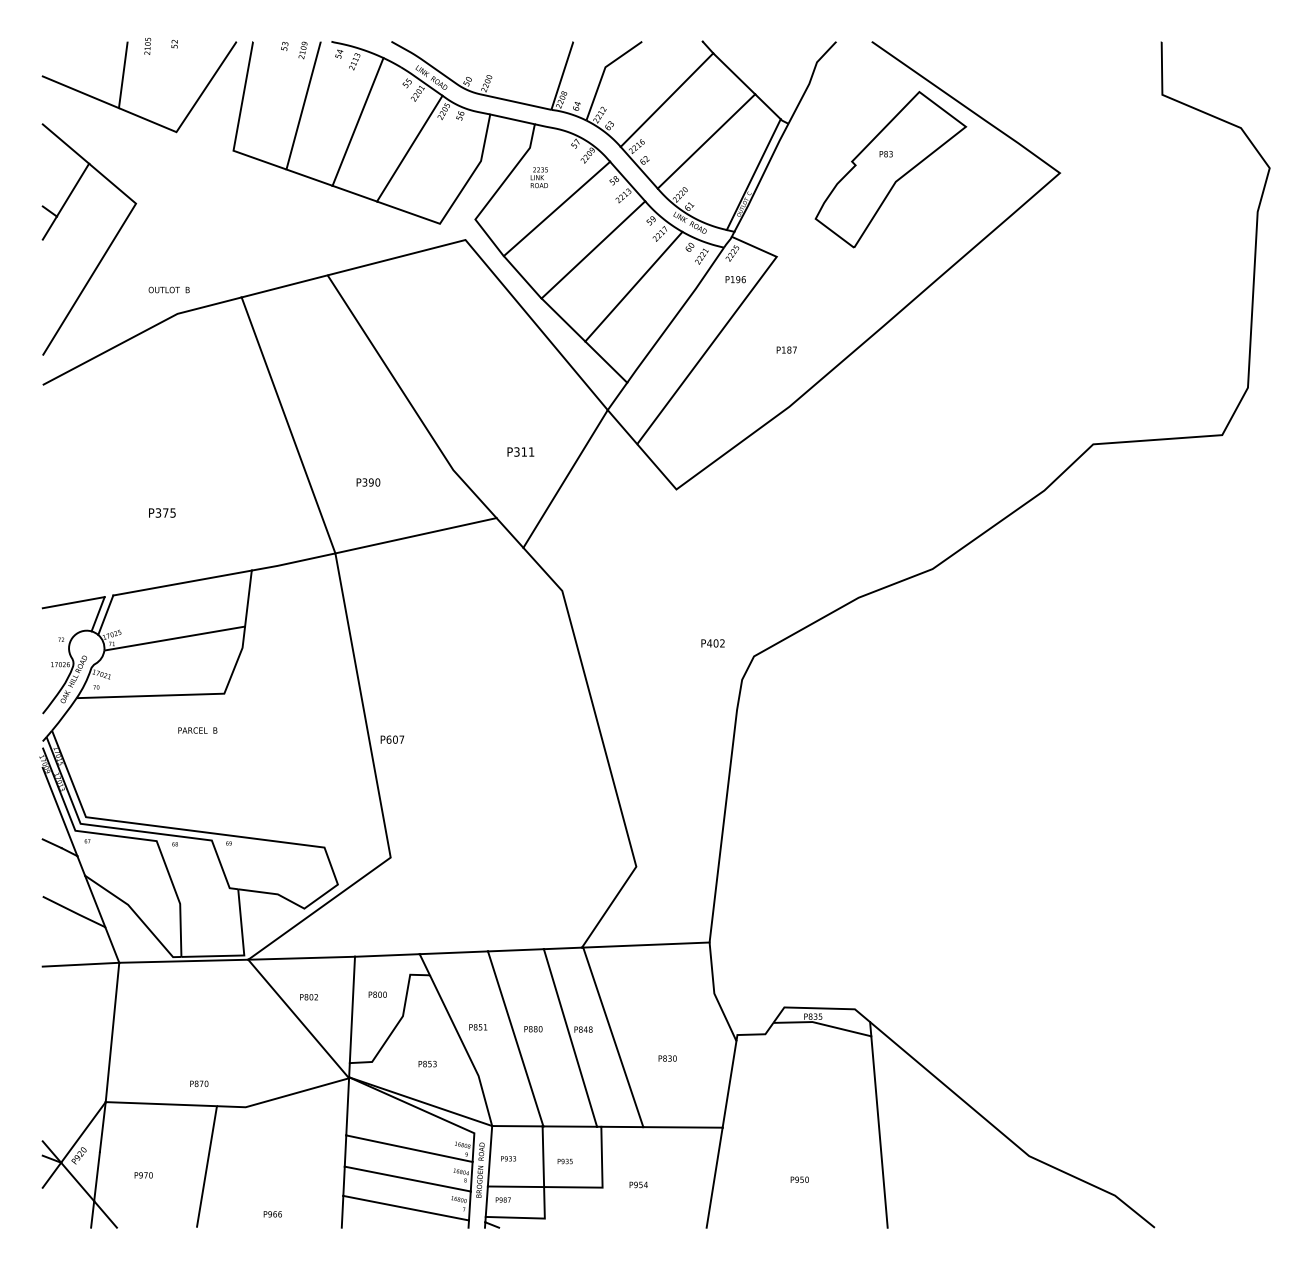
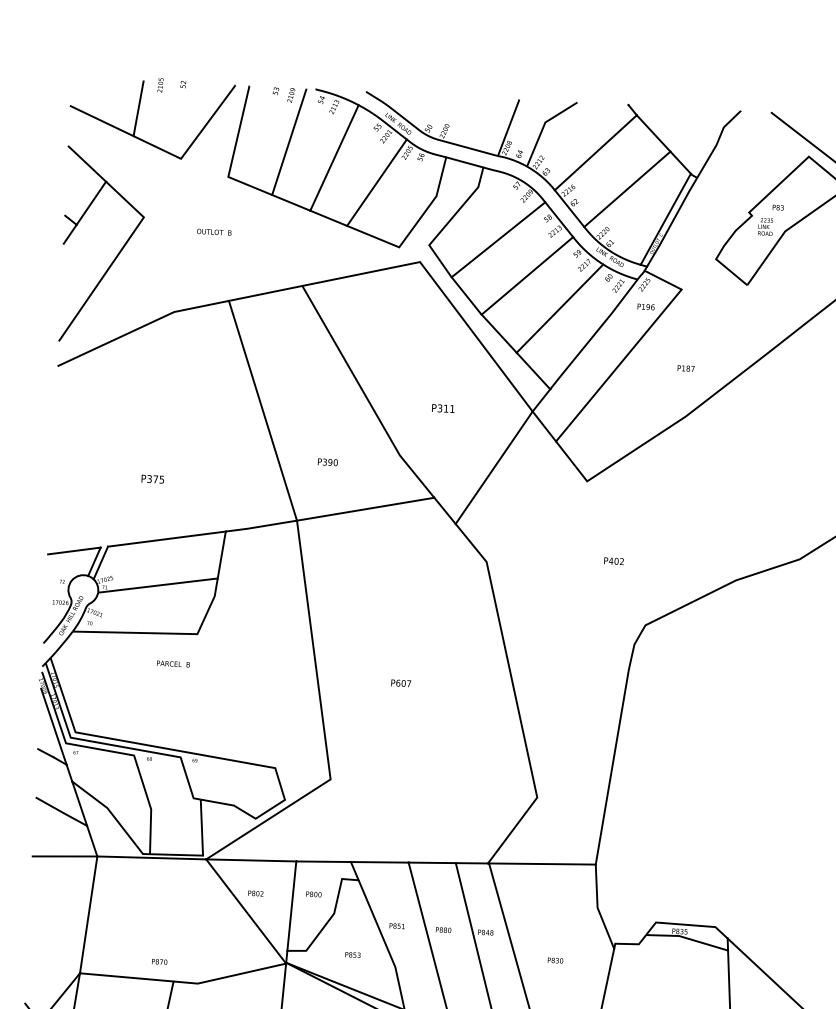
text: (538, 177) -> (764, 226), moved
text: (168, 289) -> (213, 231), moved
text: (520, 451) -> (443, 408), moved
text: (712, 643) -> (613, 561), moved
text: (392, 739) -> (401, 683), moved

